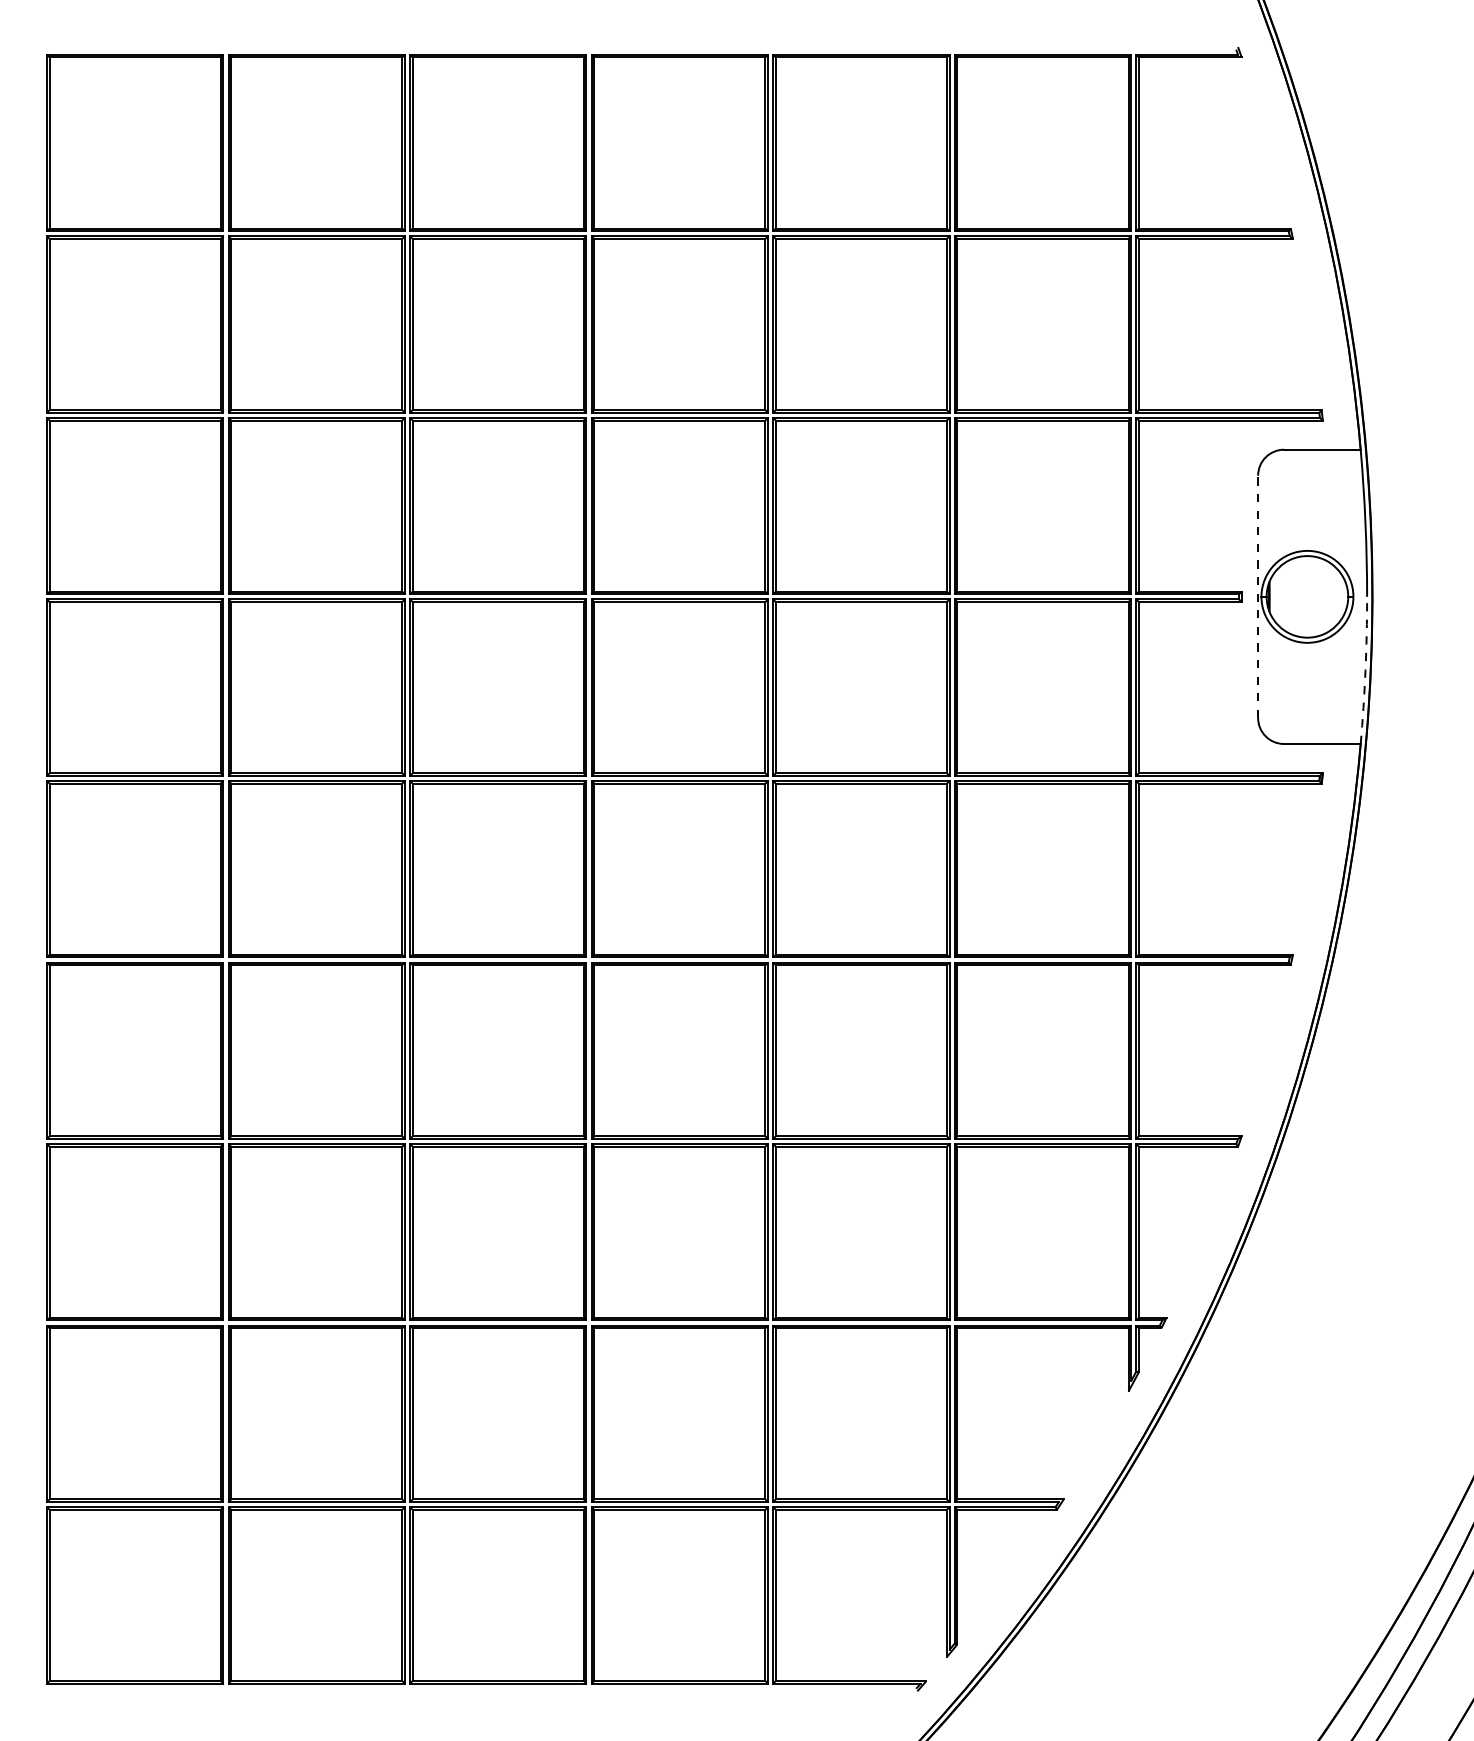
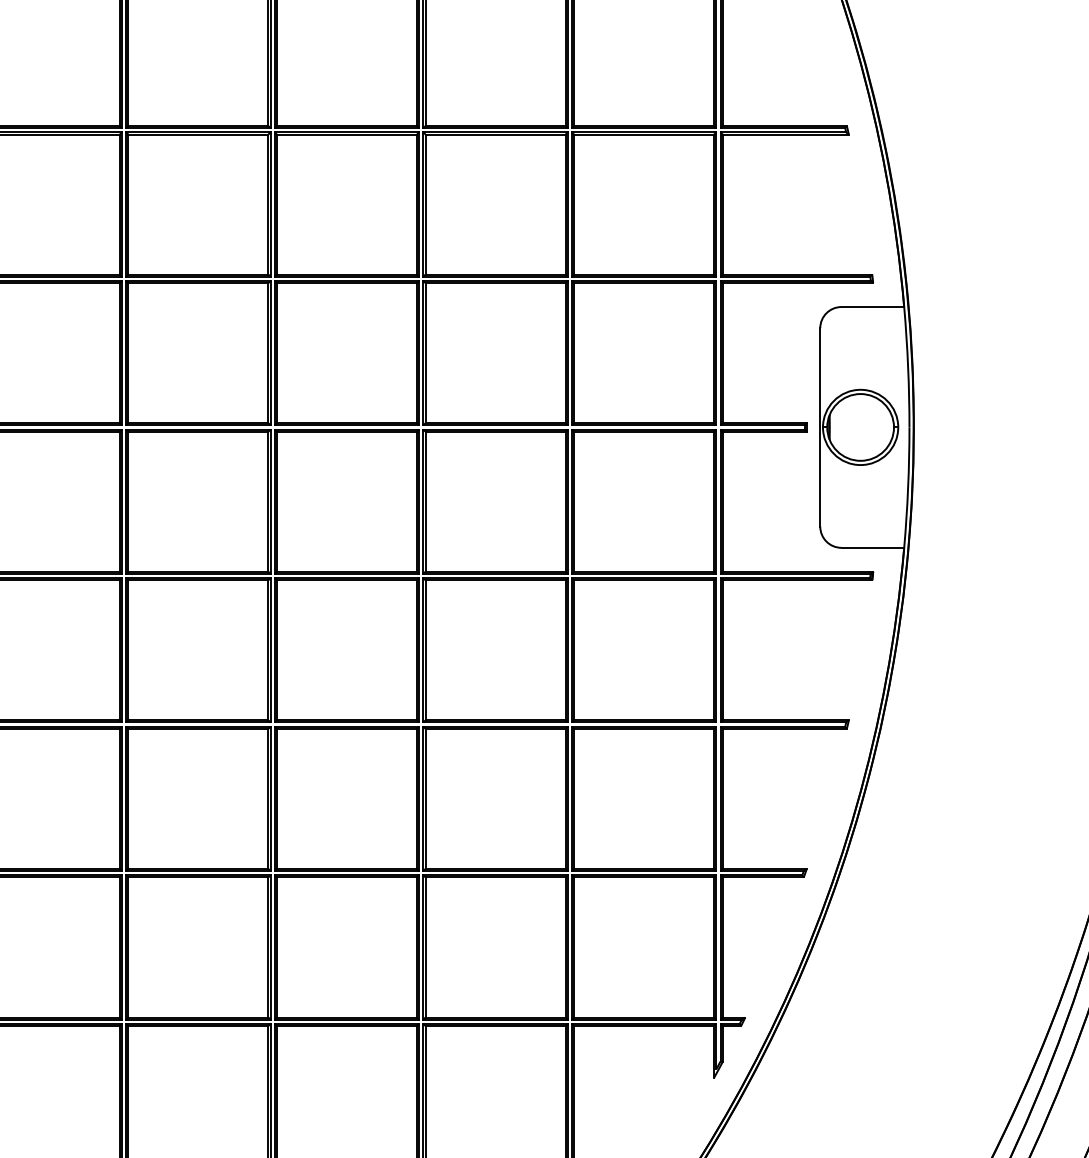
line: (1258, 596) -> (820, 427), dashed -> solid
arc: (1365, 670) -> (908, 487), dashed -> solid

